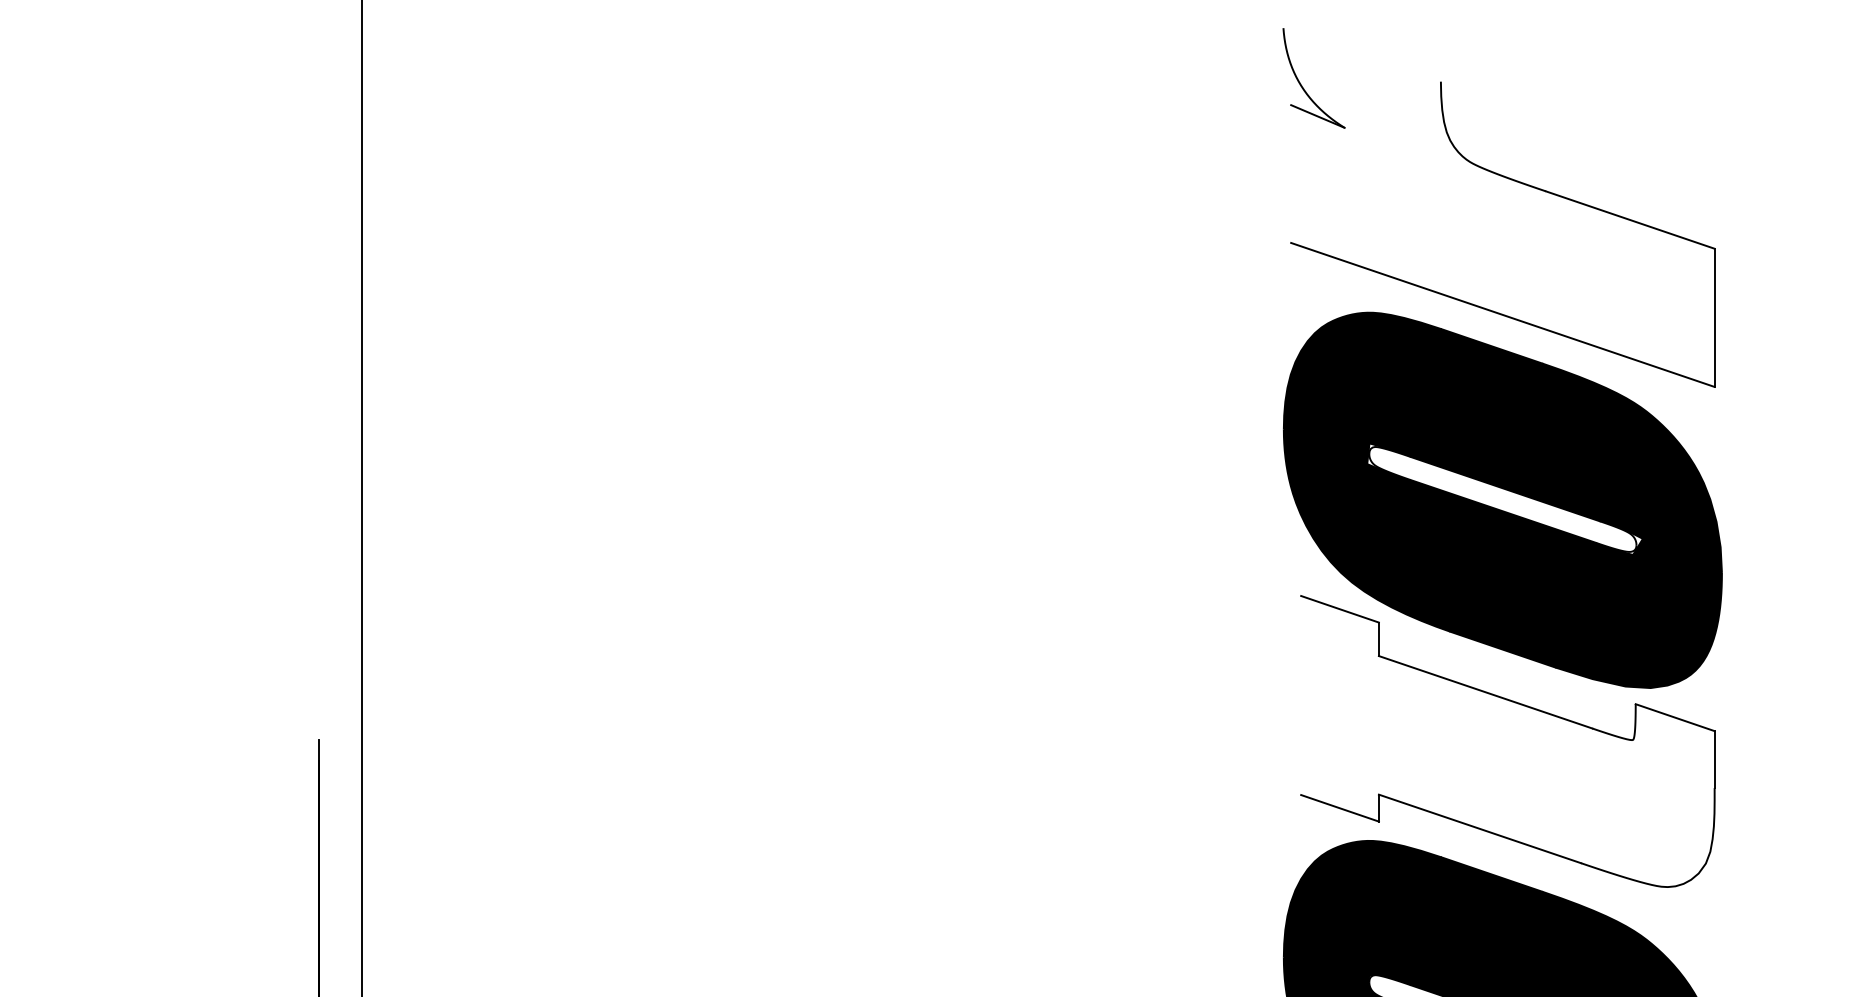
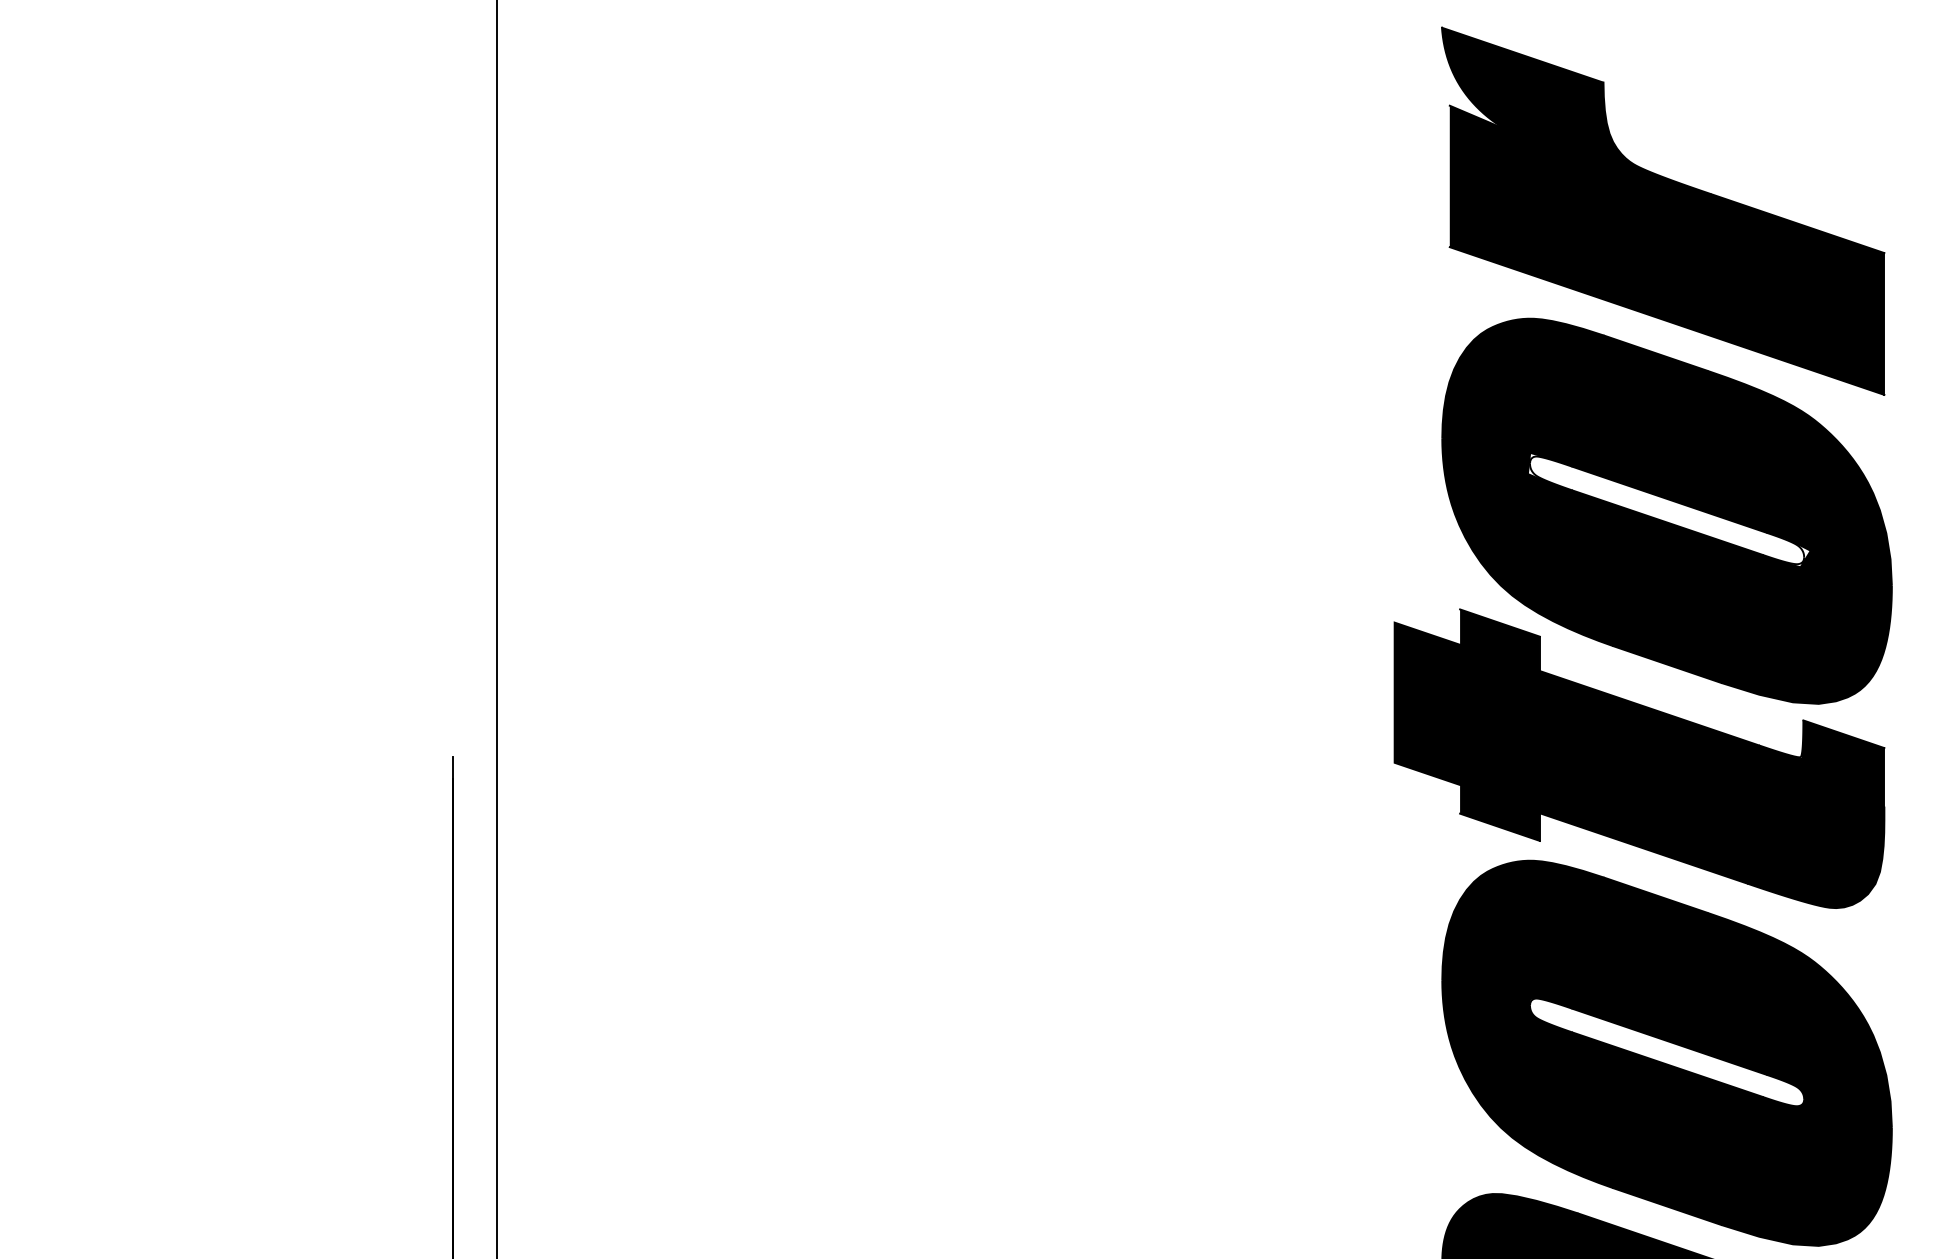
fill: (1498, 207) -> (1662, 210), added
fill: (1475, 741) -> (1638, 758), added

